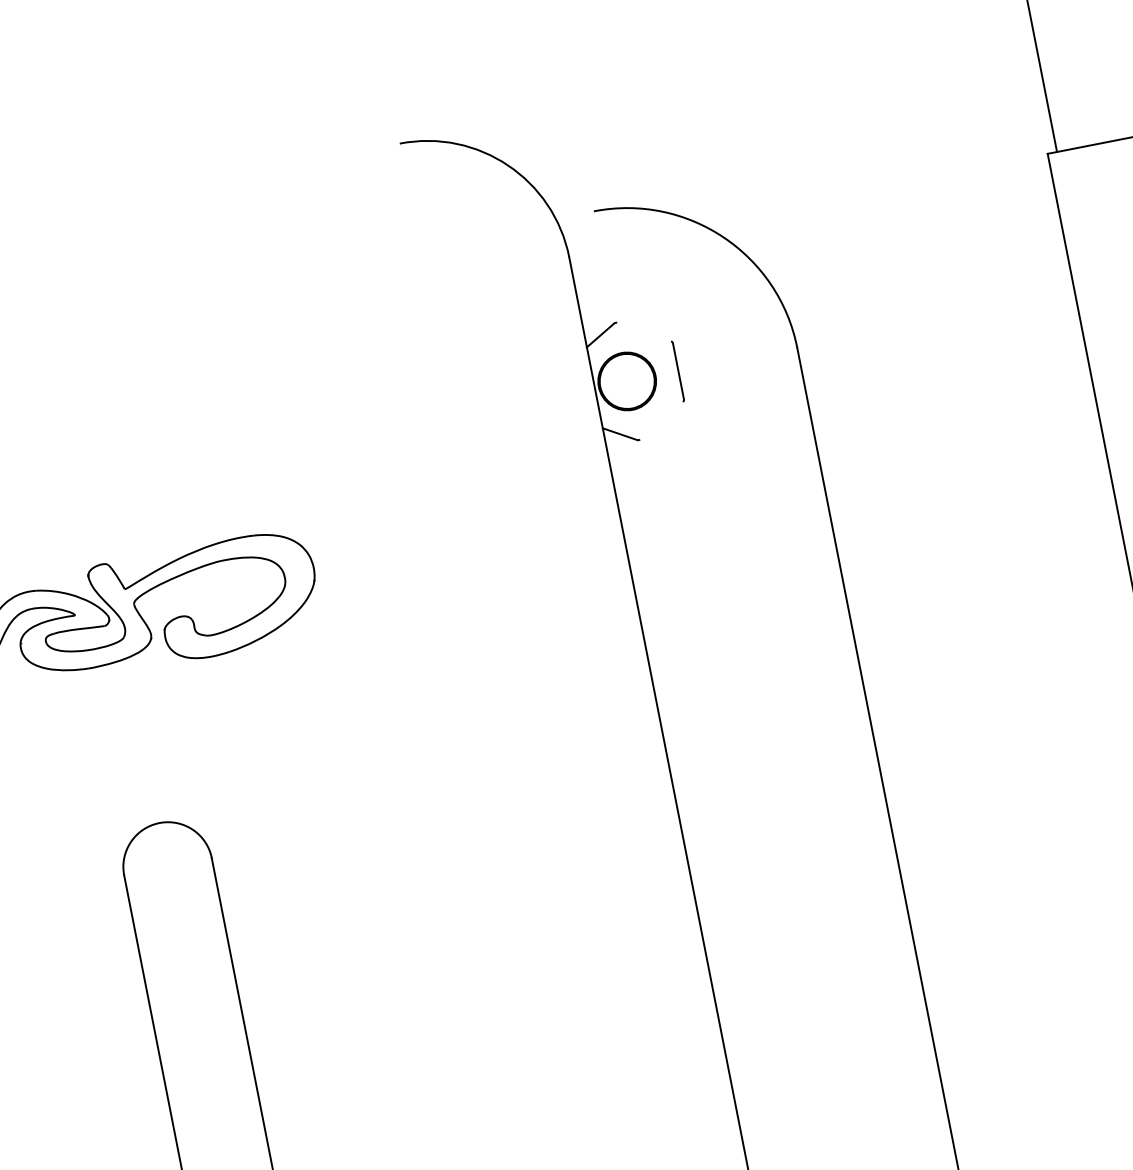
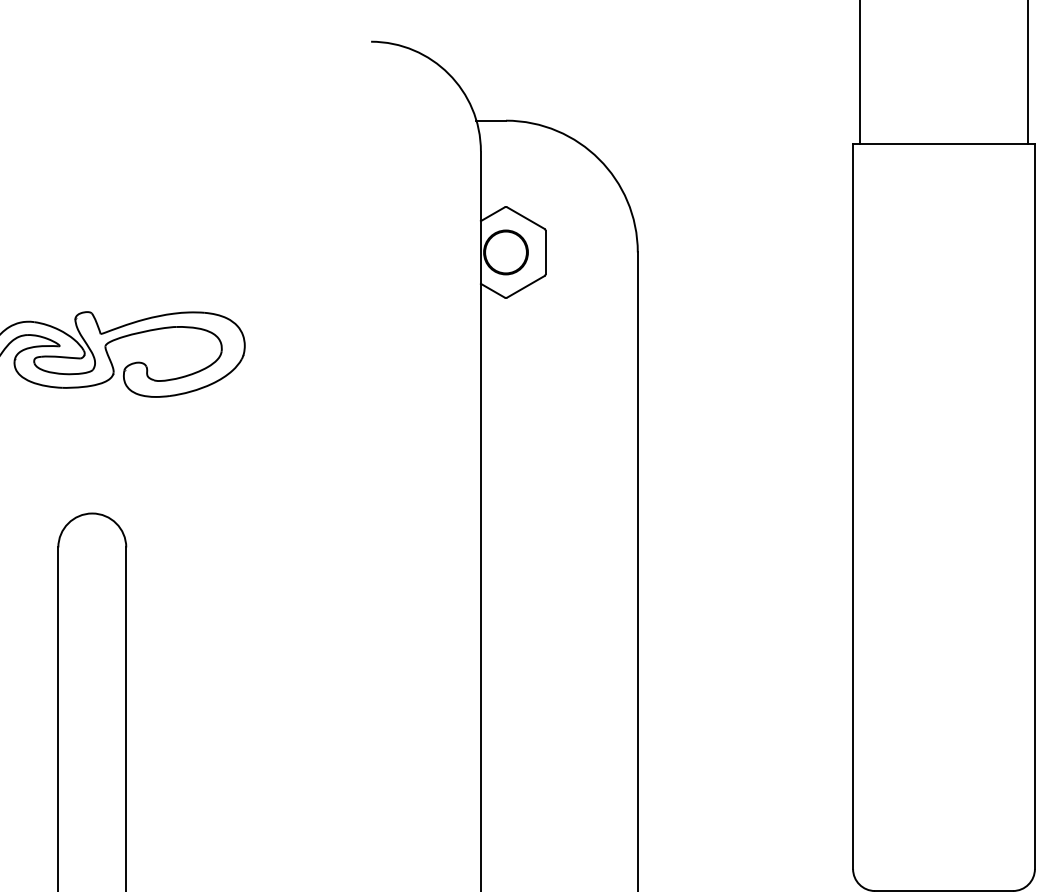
line: (575, 214) -> (491, 120), added
line: (643, 331) -> (525, 217), added
line: (660, 420) -> (525, 286), added

